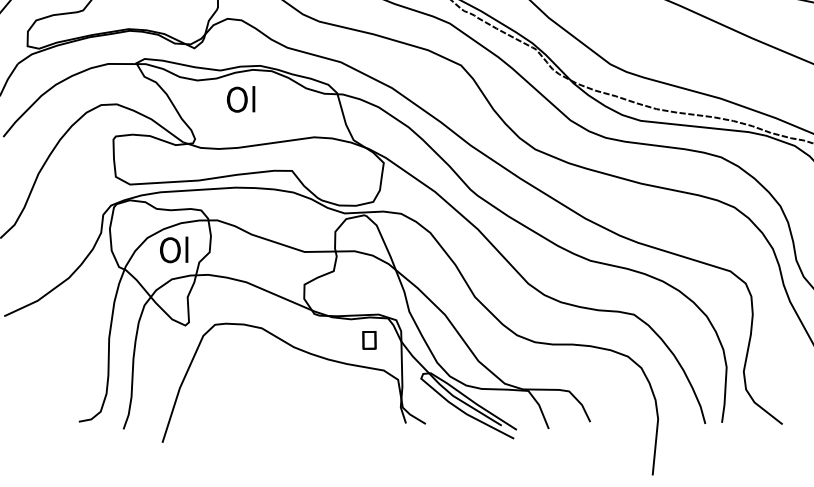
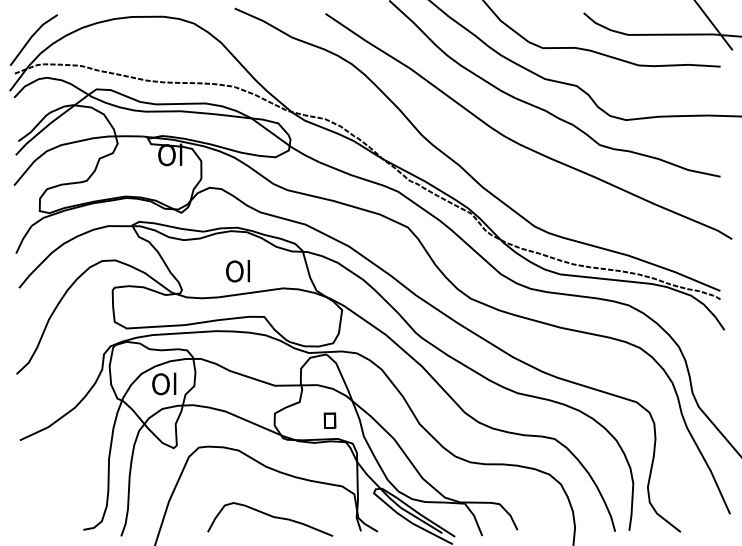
text: (240, 99) -> (237, 271), moved
part: (368, 340) -> (329, 420), moved
curve: (300, 407) -> (271, 517), added

